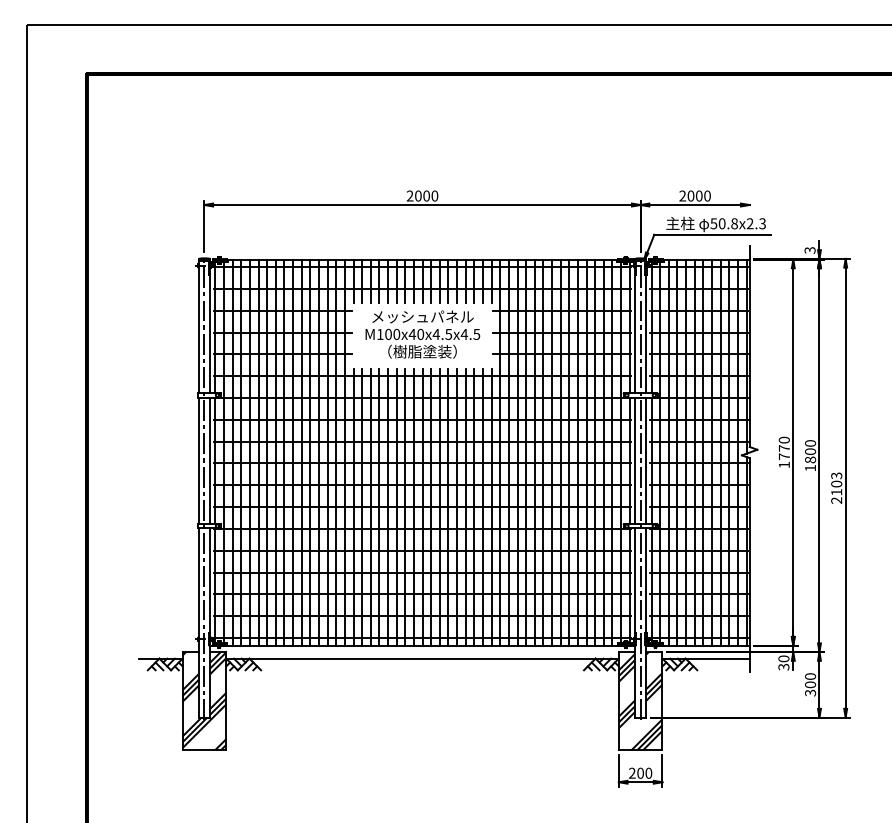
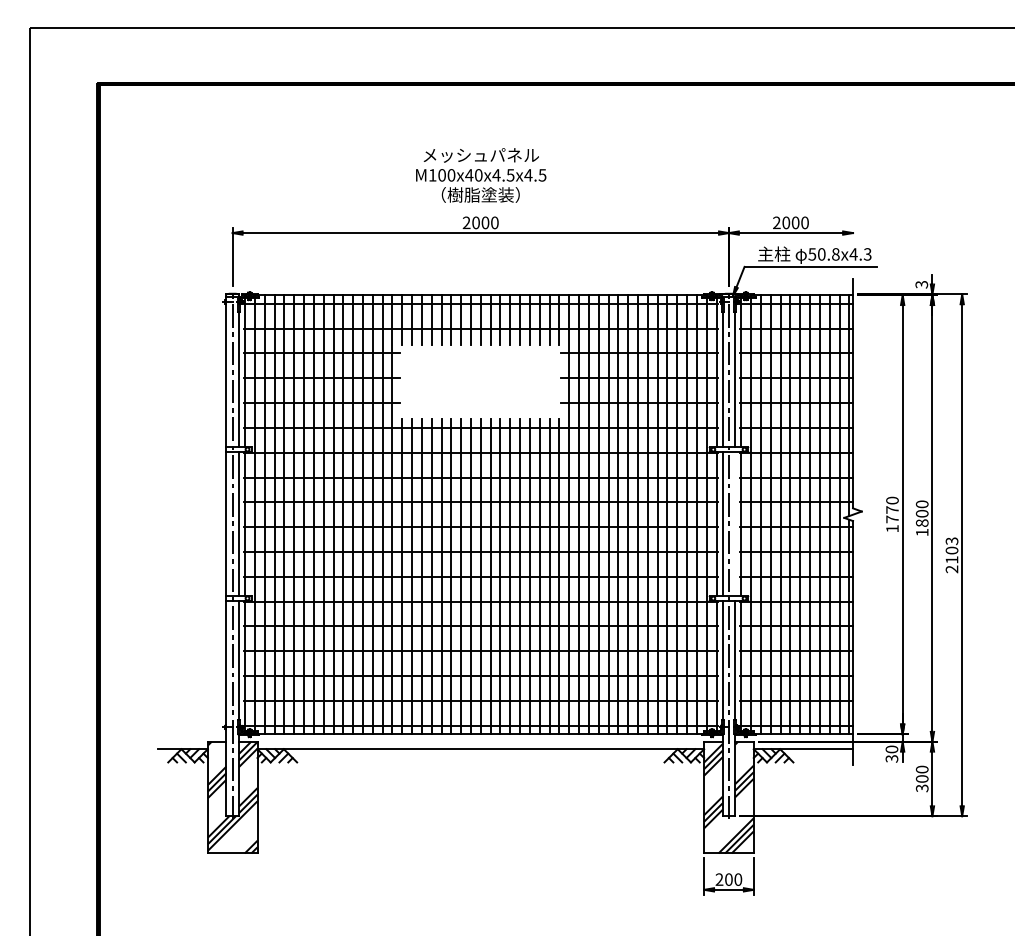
text: (750, 223) -> (853, 254), 50.8x2.3 -> 50.8x4.3
text: (423, 334) -> (481, 175), moved
line: (646, 461) -> (735, 524), removed

